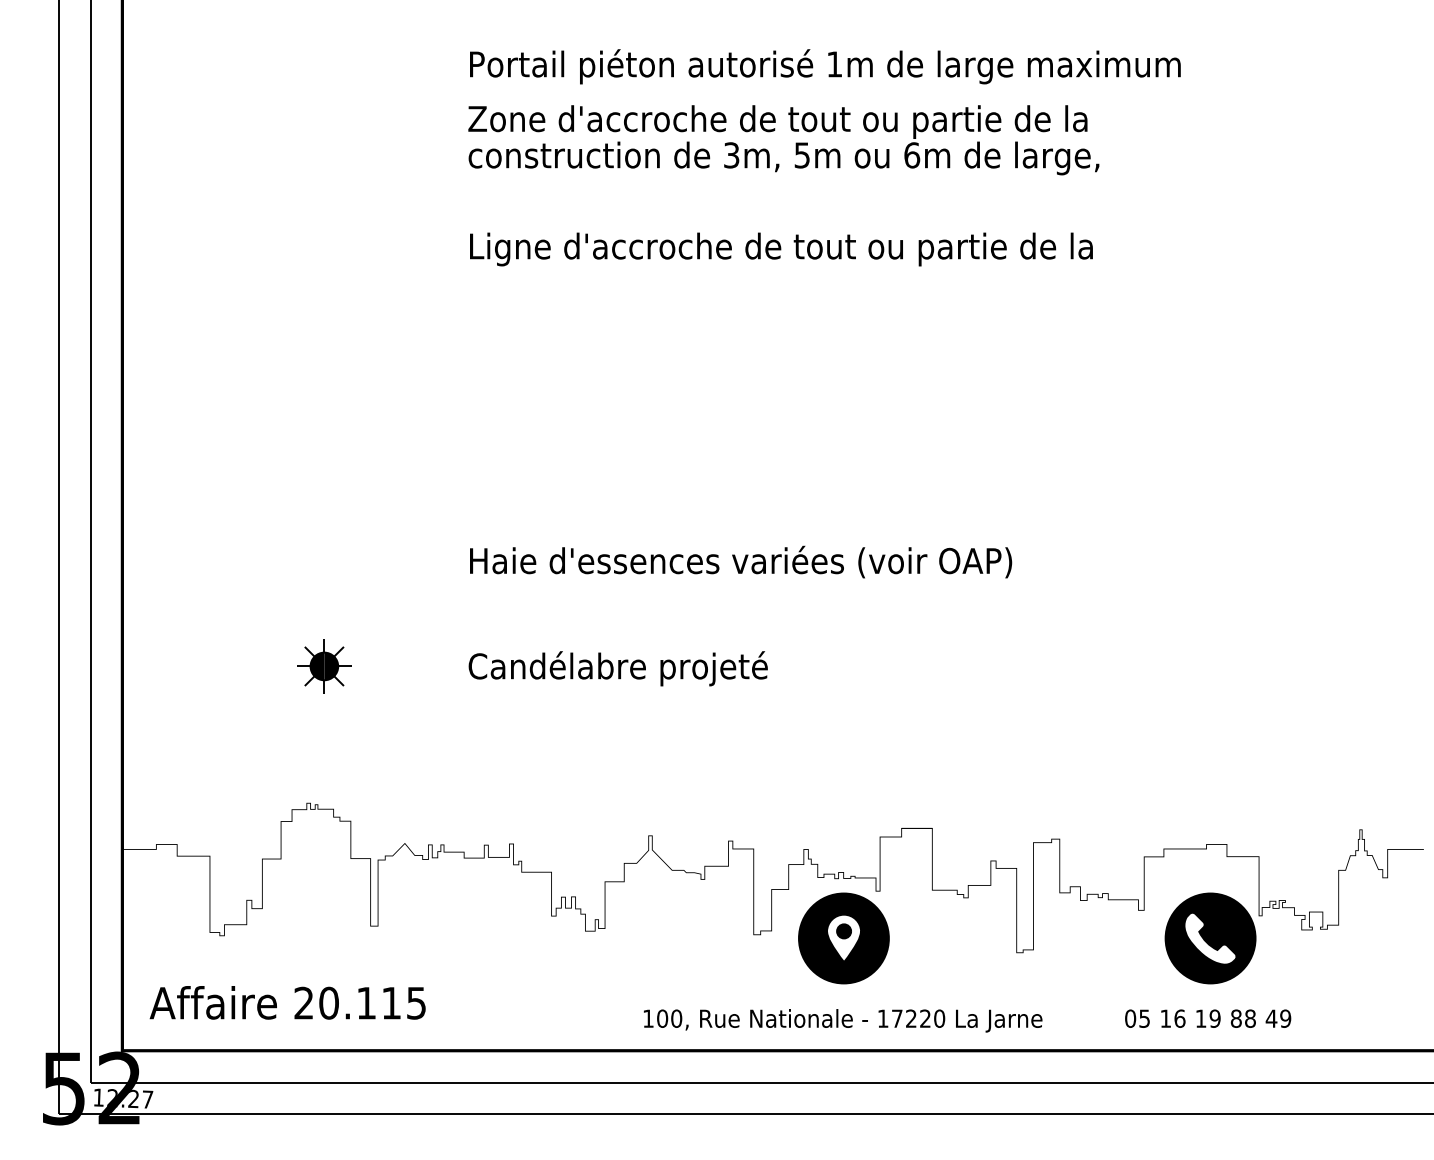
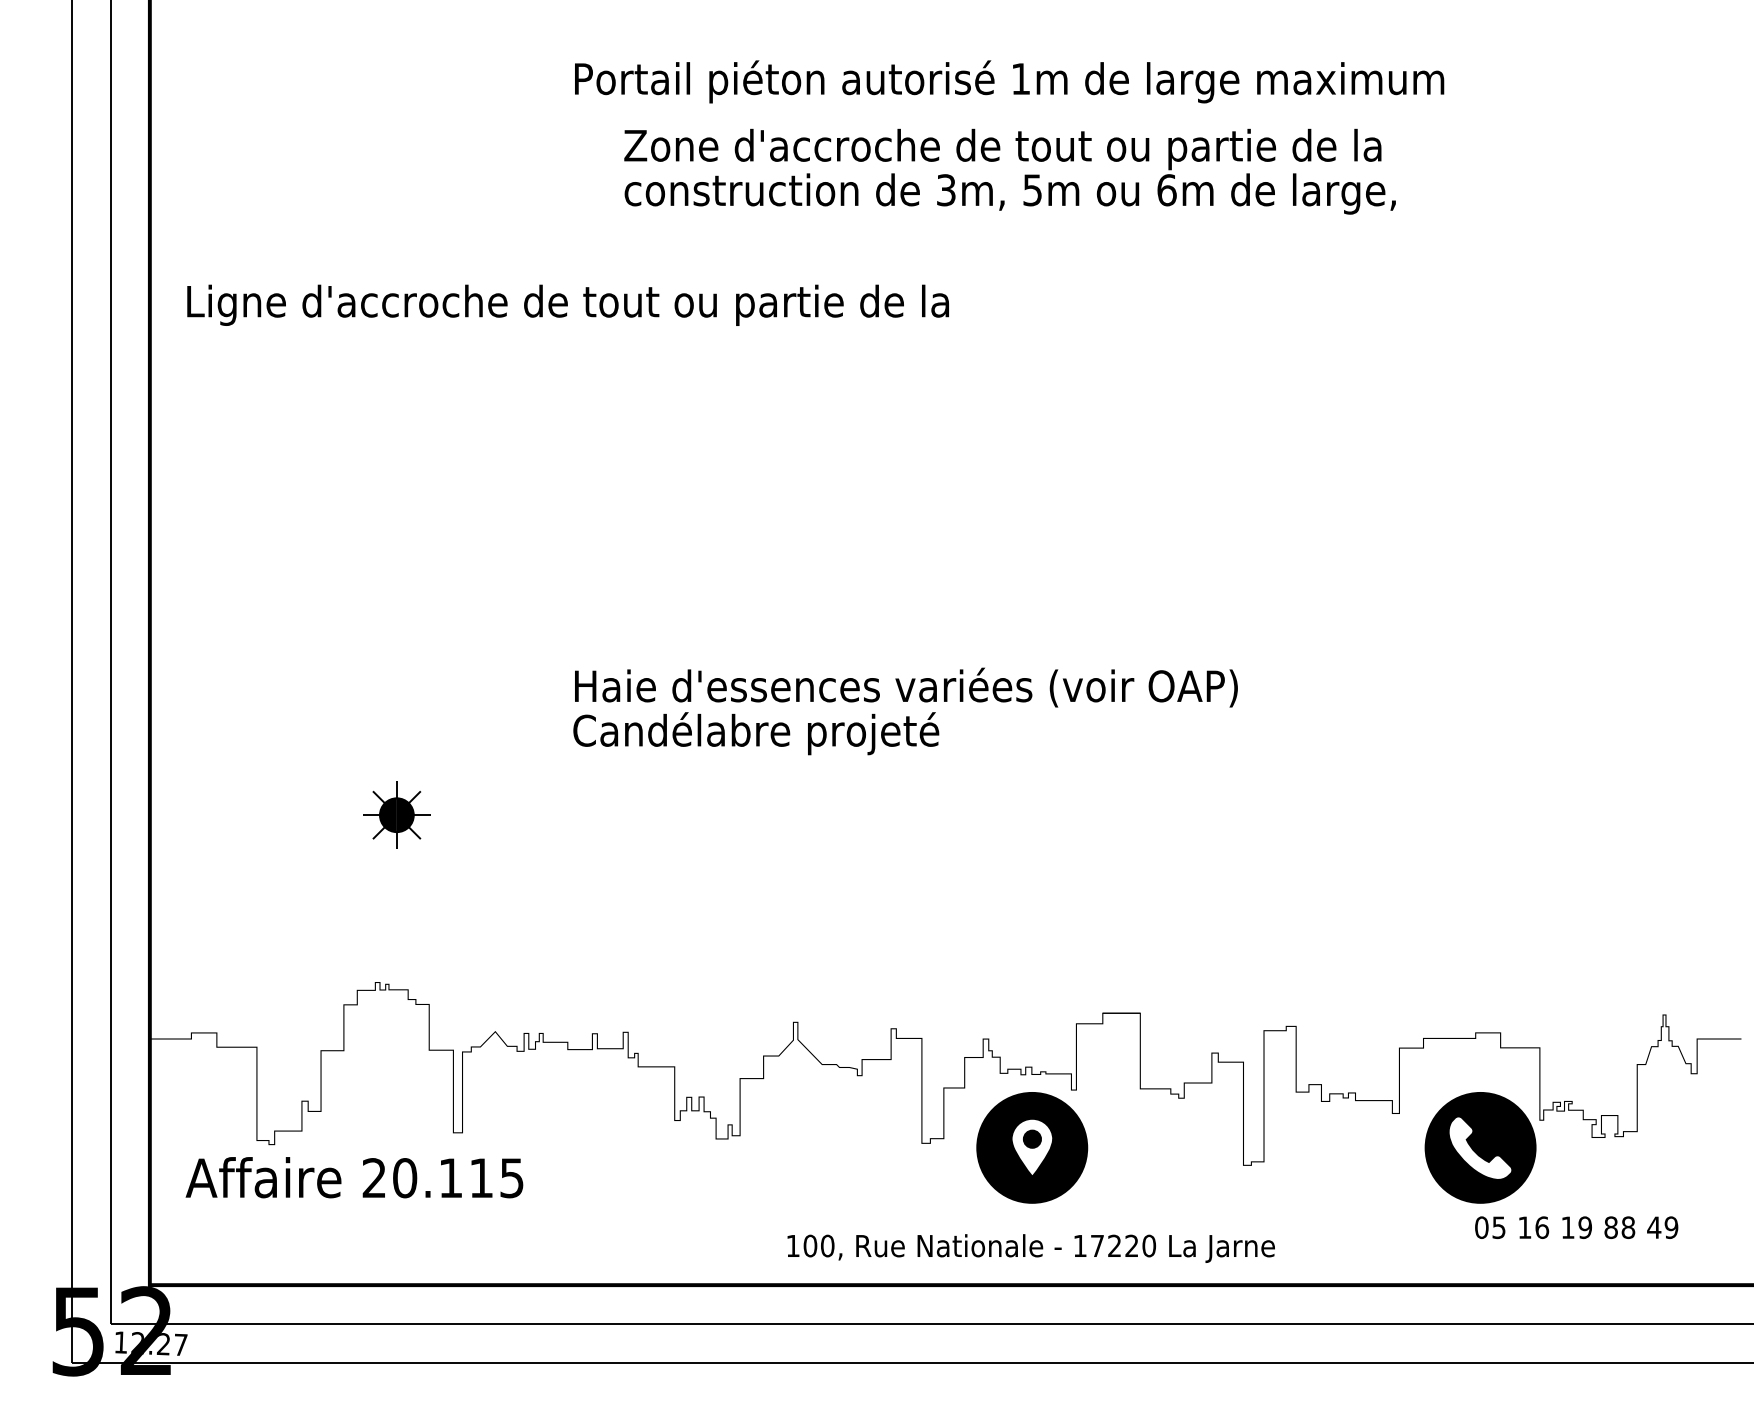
text: (783, 140) -> (1009, 172), moved
text: (781, 249) -> (568, 305), moved
text: (617, 668) -> (755, 733), moved
text: (287, 1002) -> (354, 1177), moved
text: (1208, 1018) -> (1577, 1227), moved

